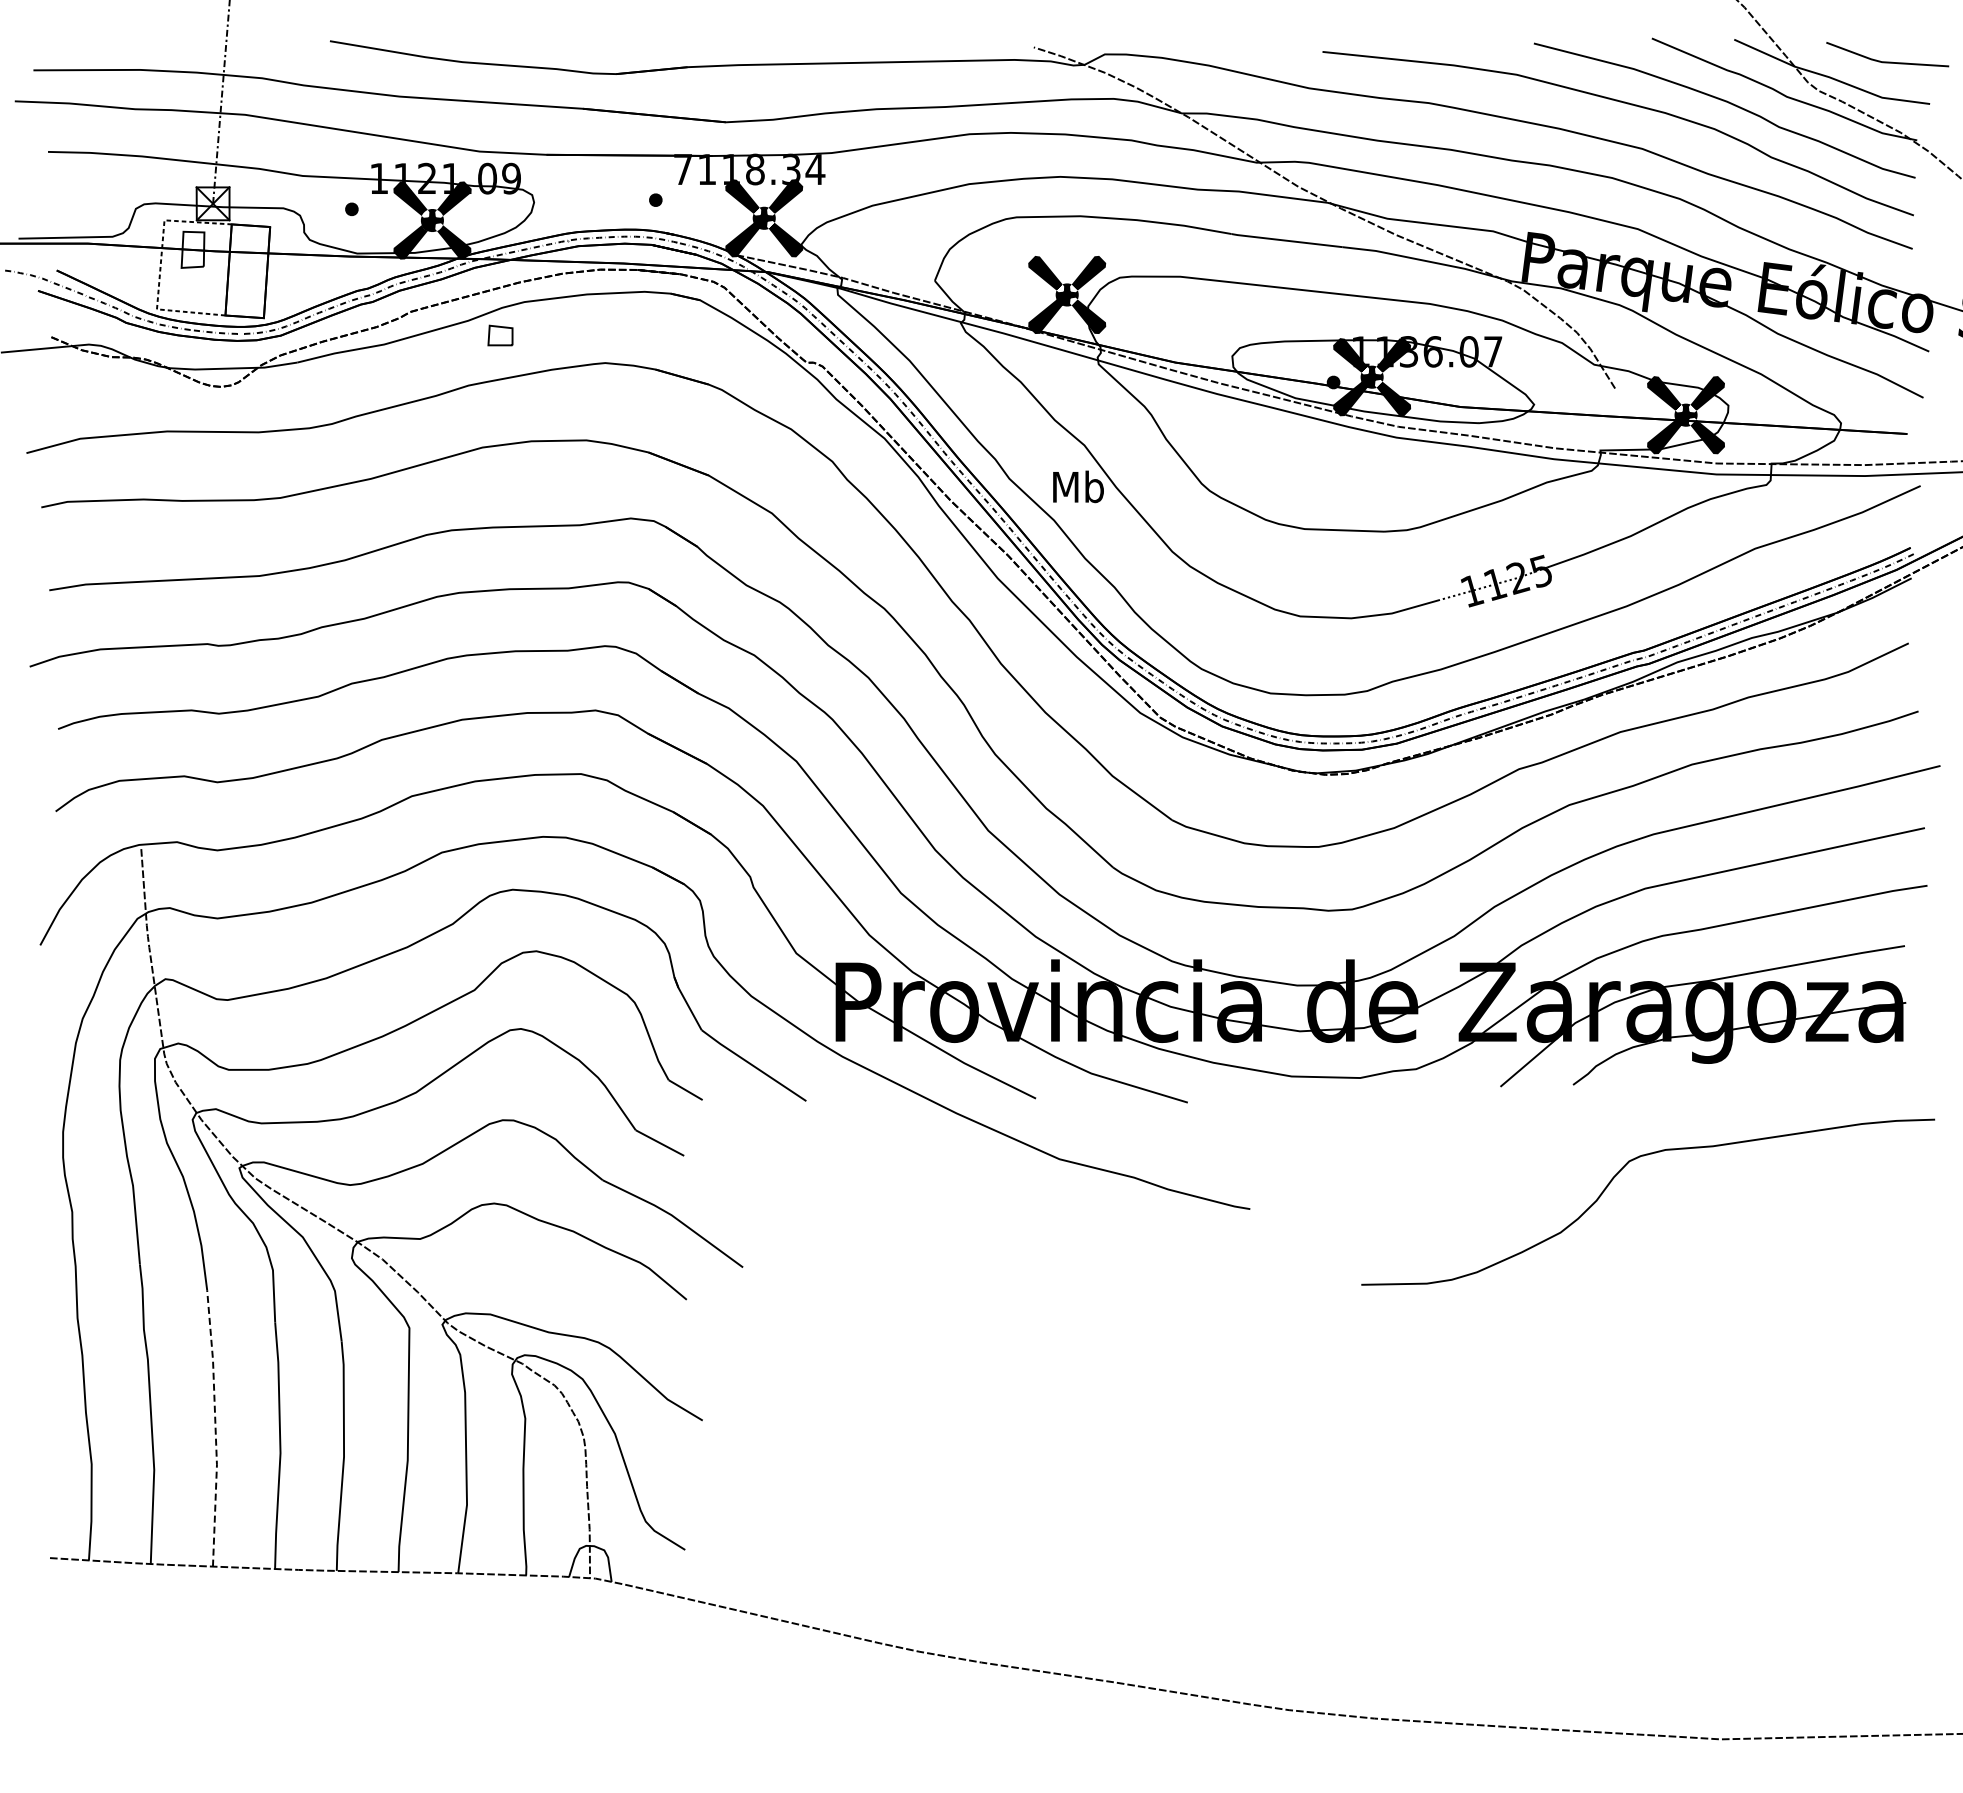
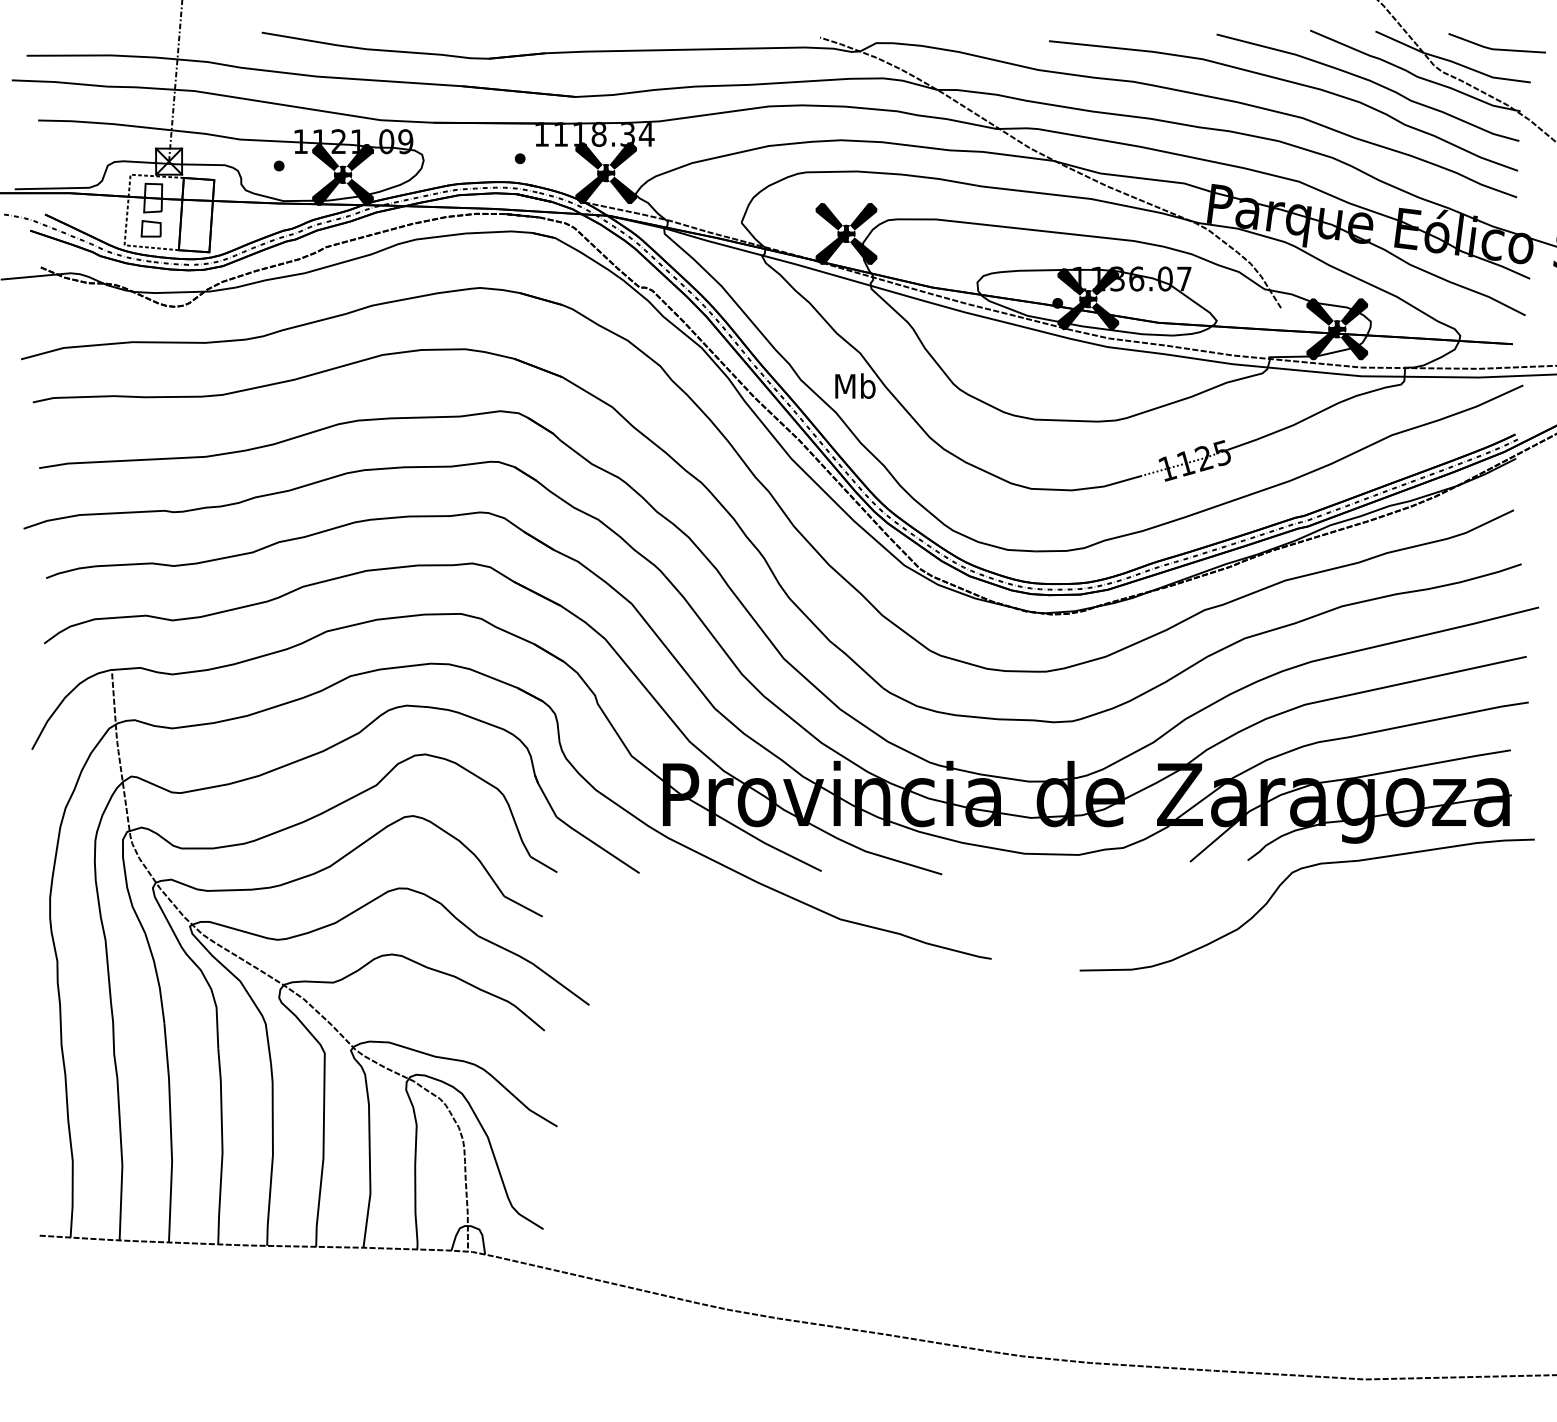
text: (682, 169) -> (541, 134), 7118.34 -> 1118.34
part: (500, 335) -> (151, 228), moved
curve: (1615, 1177) -> (1281, 885), moved
line: (215, 1427) -> (170, 1132), dashed -> solid

